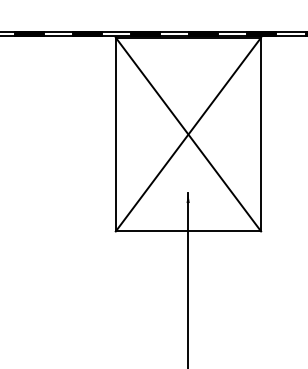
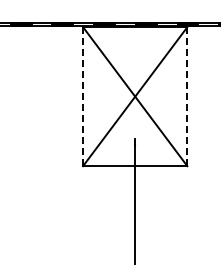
line: (116, 134) -> (83, 96), solid -> dashed
line: (261, 134) -> (187, 96), solid -> dashed

